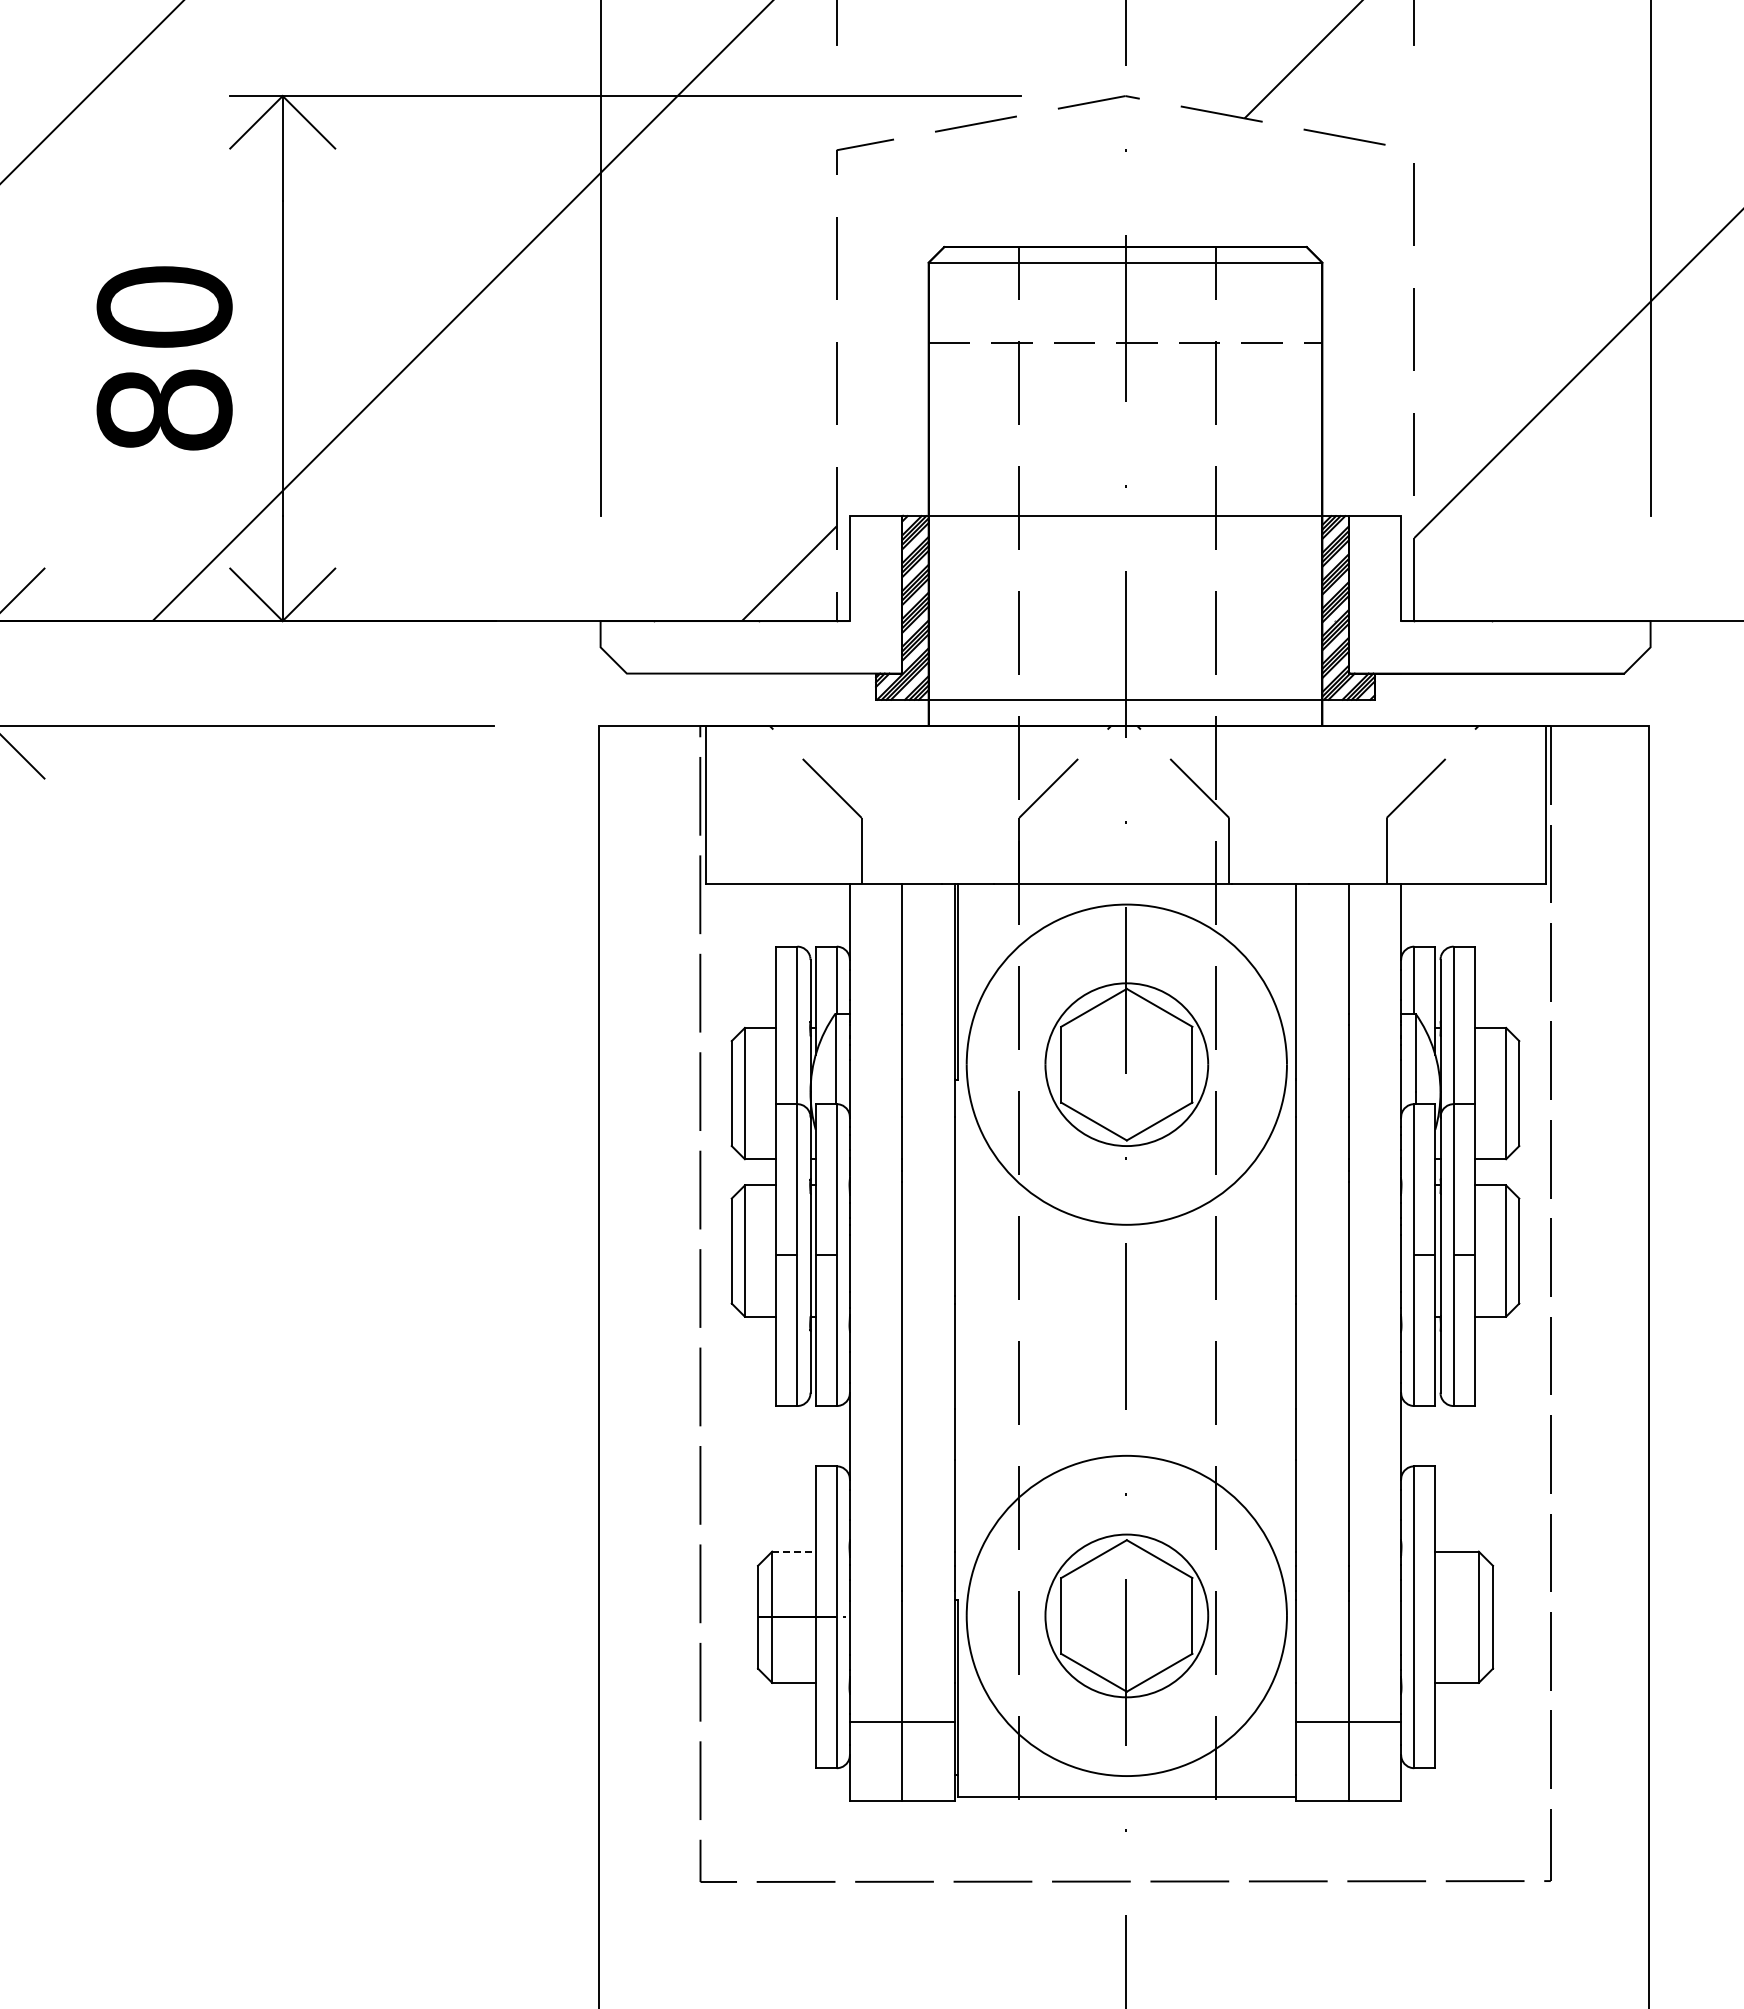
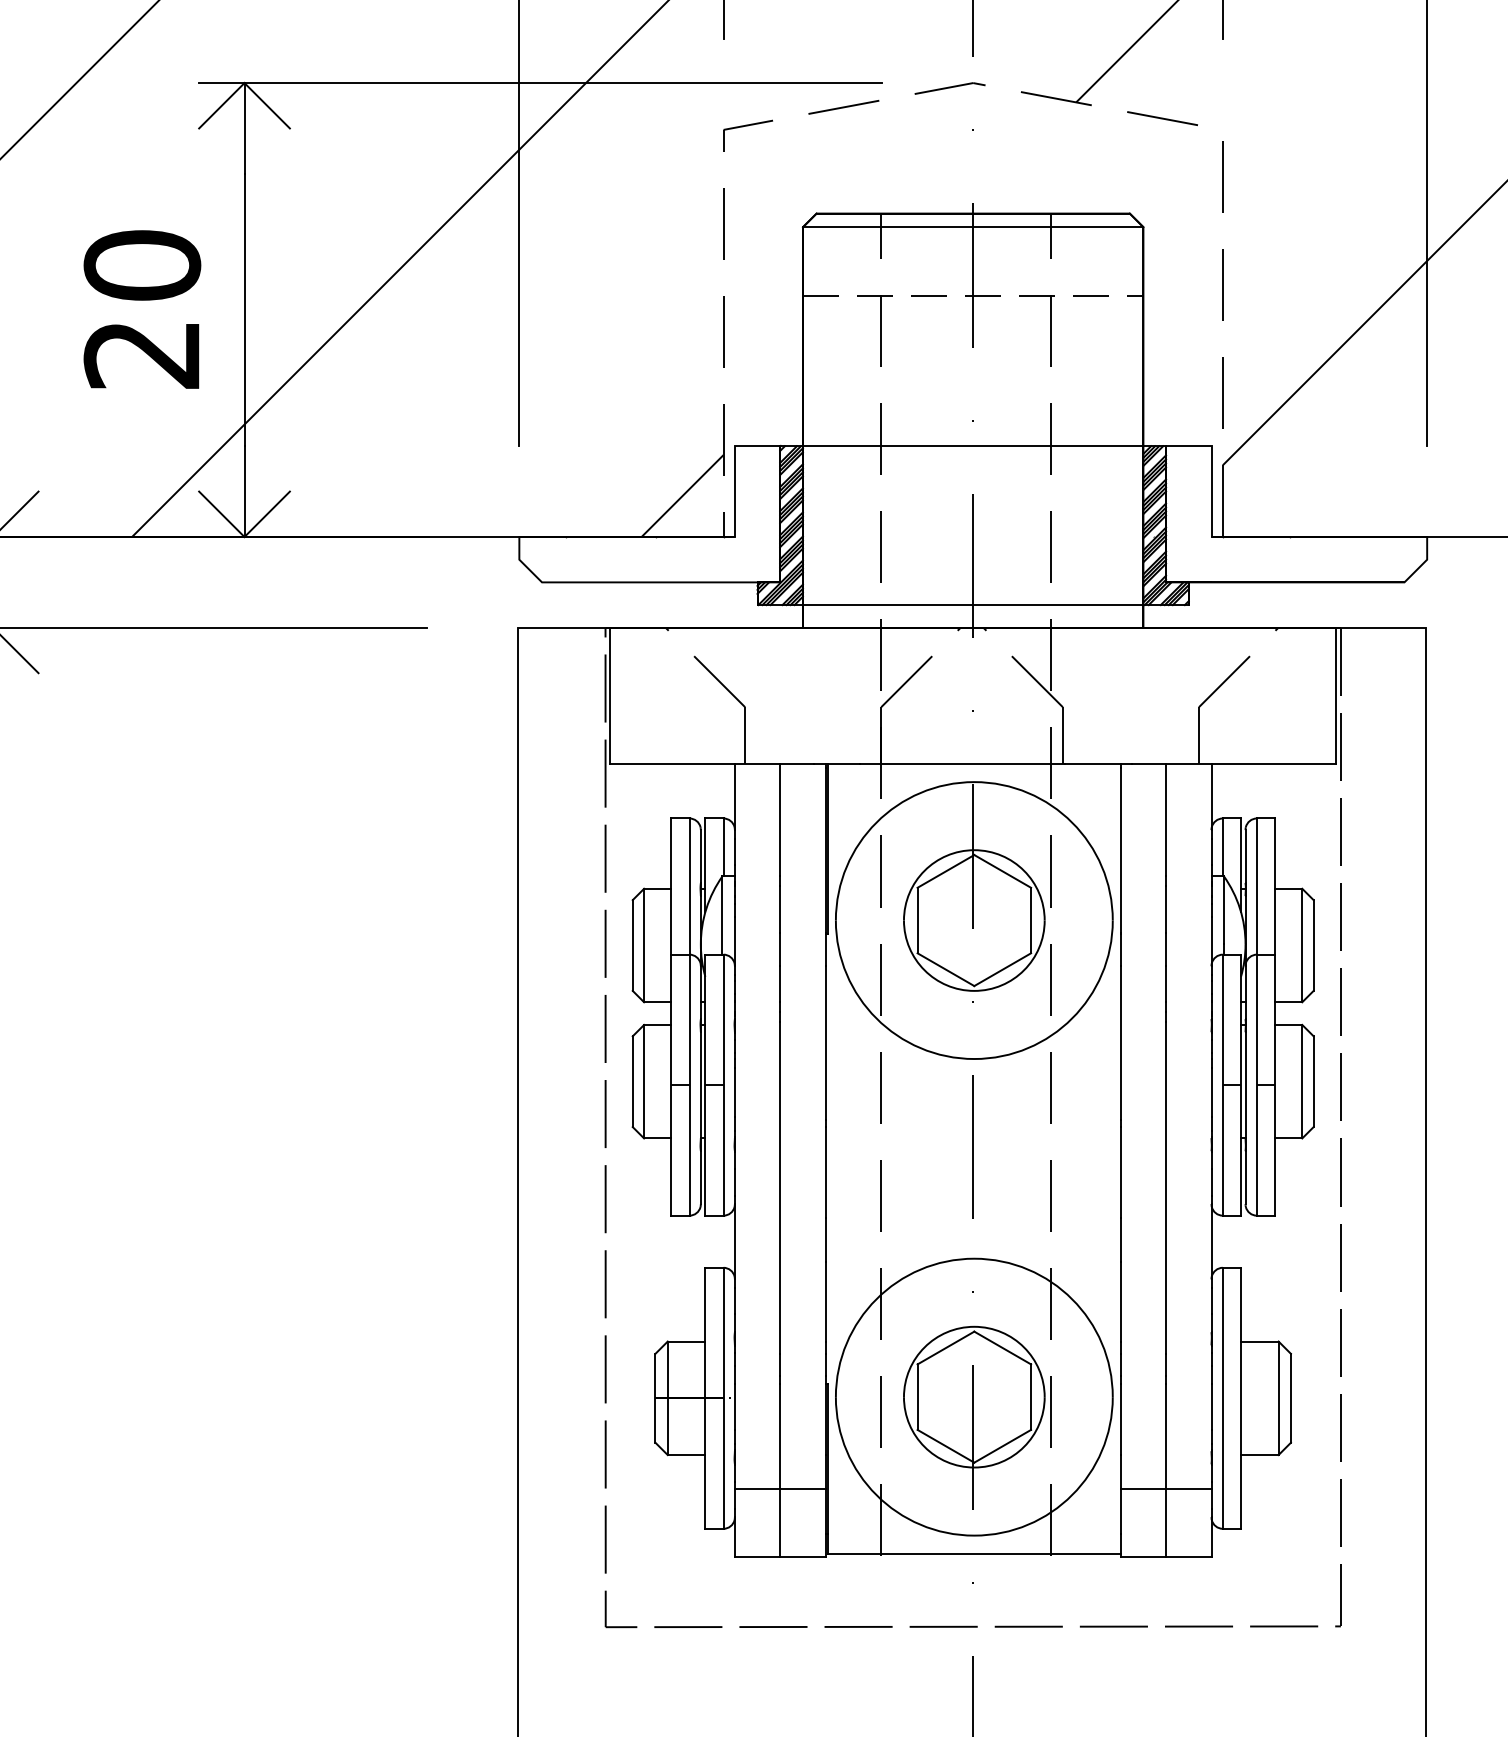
text: (164, 409) -> (142, 354), 80 -> 20
line: (794, 1551) -> (686, 1341), dashed -> solid

